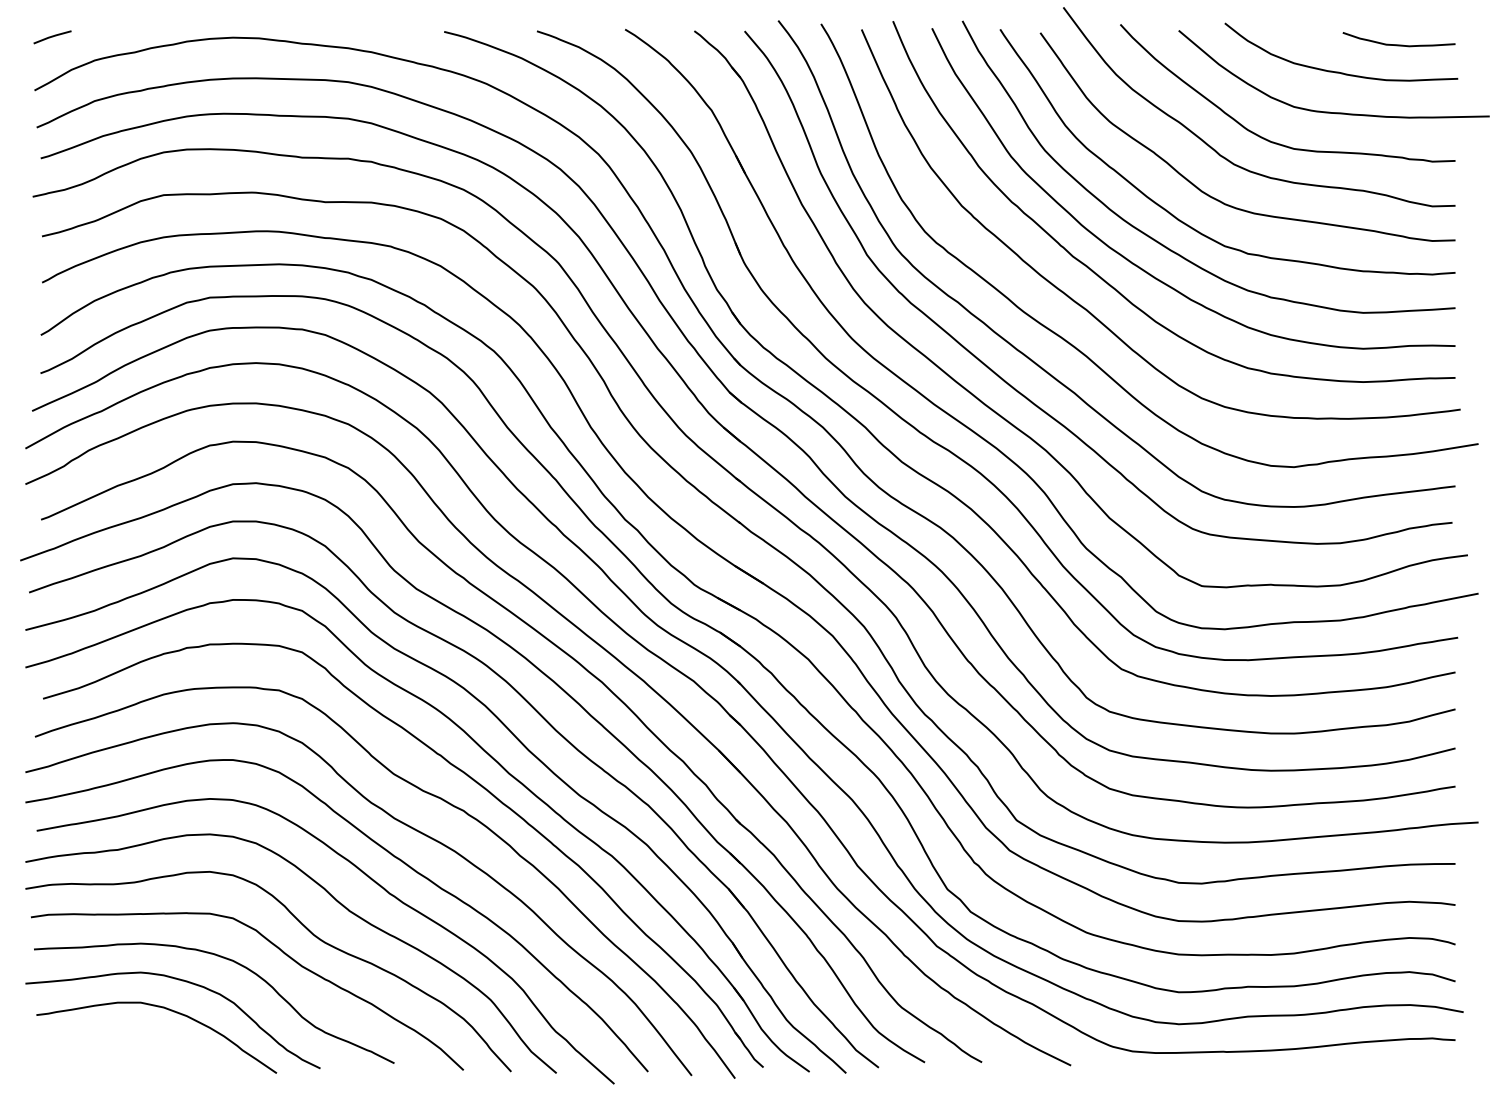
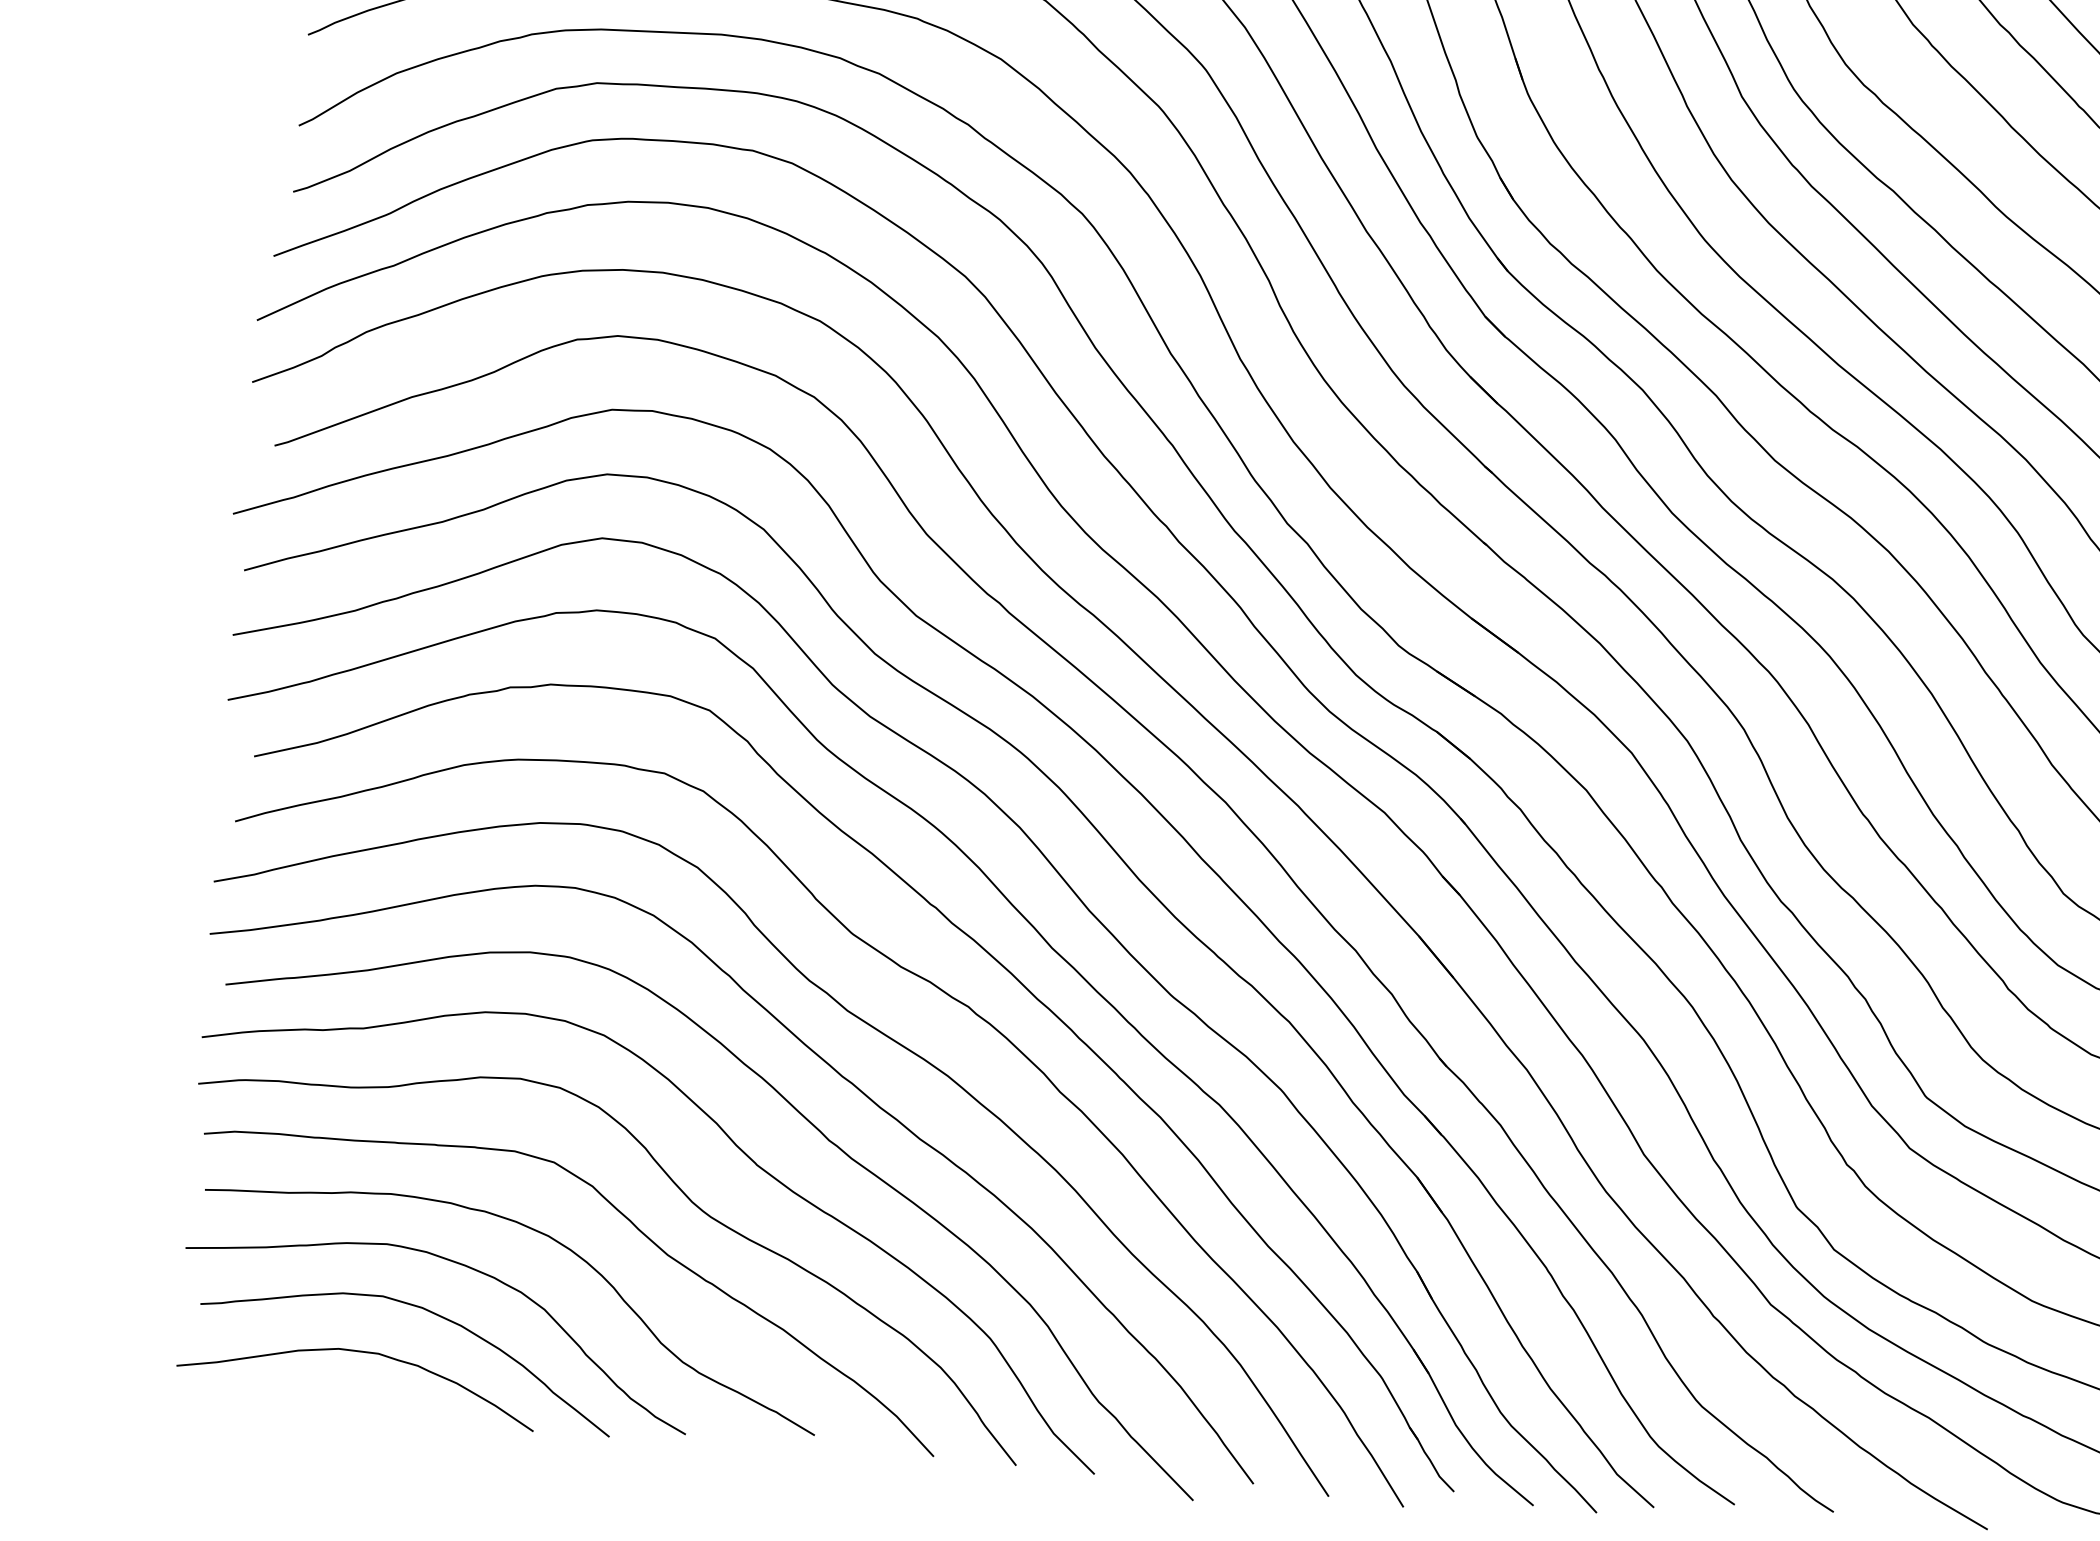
curve: (129, 1036) -> (358, 1353), added

